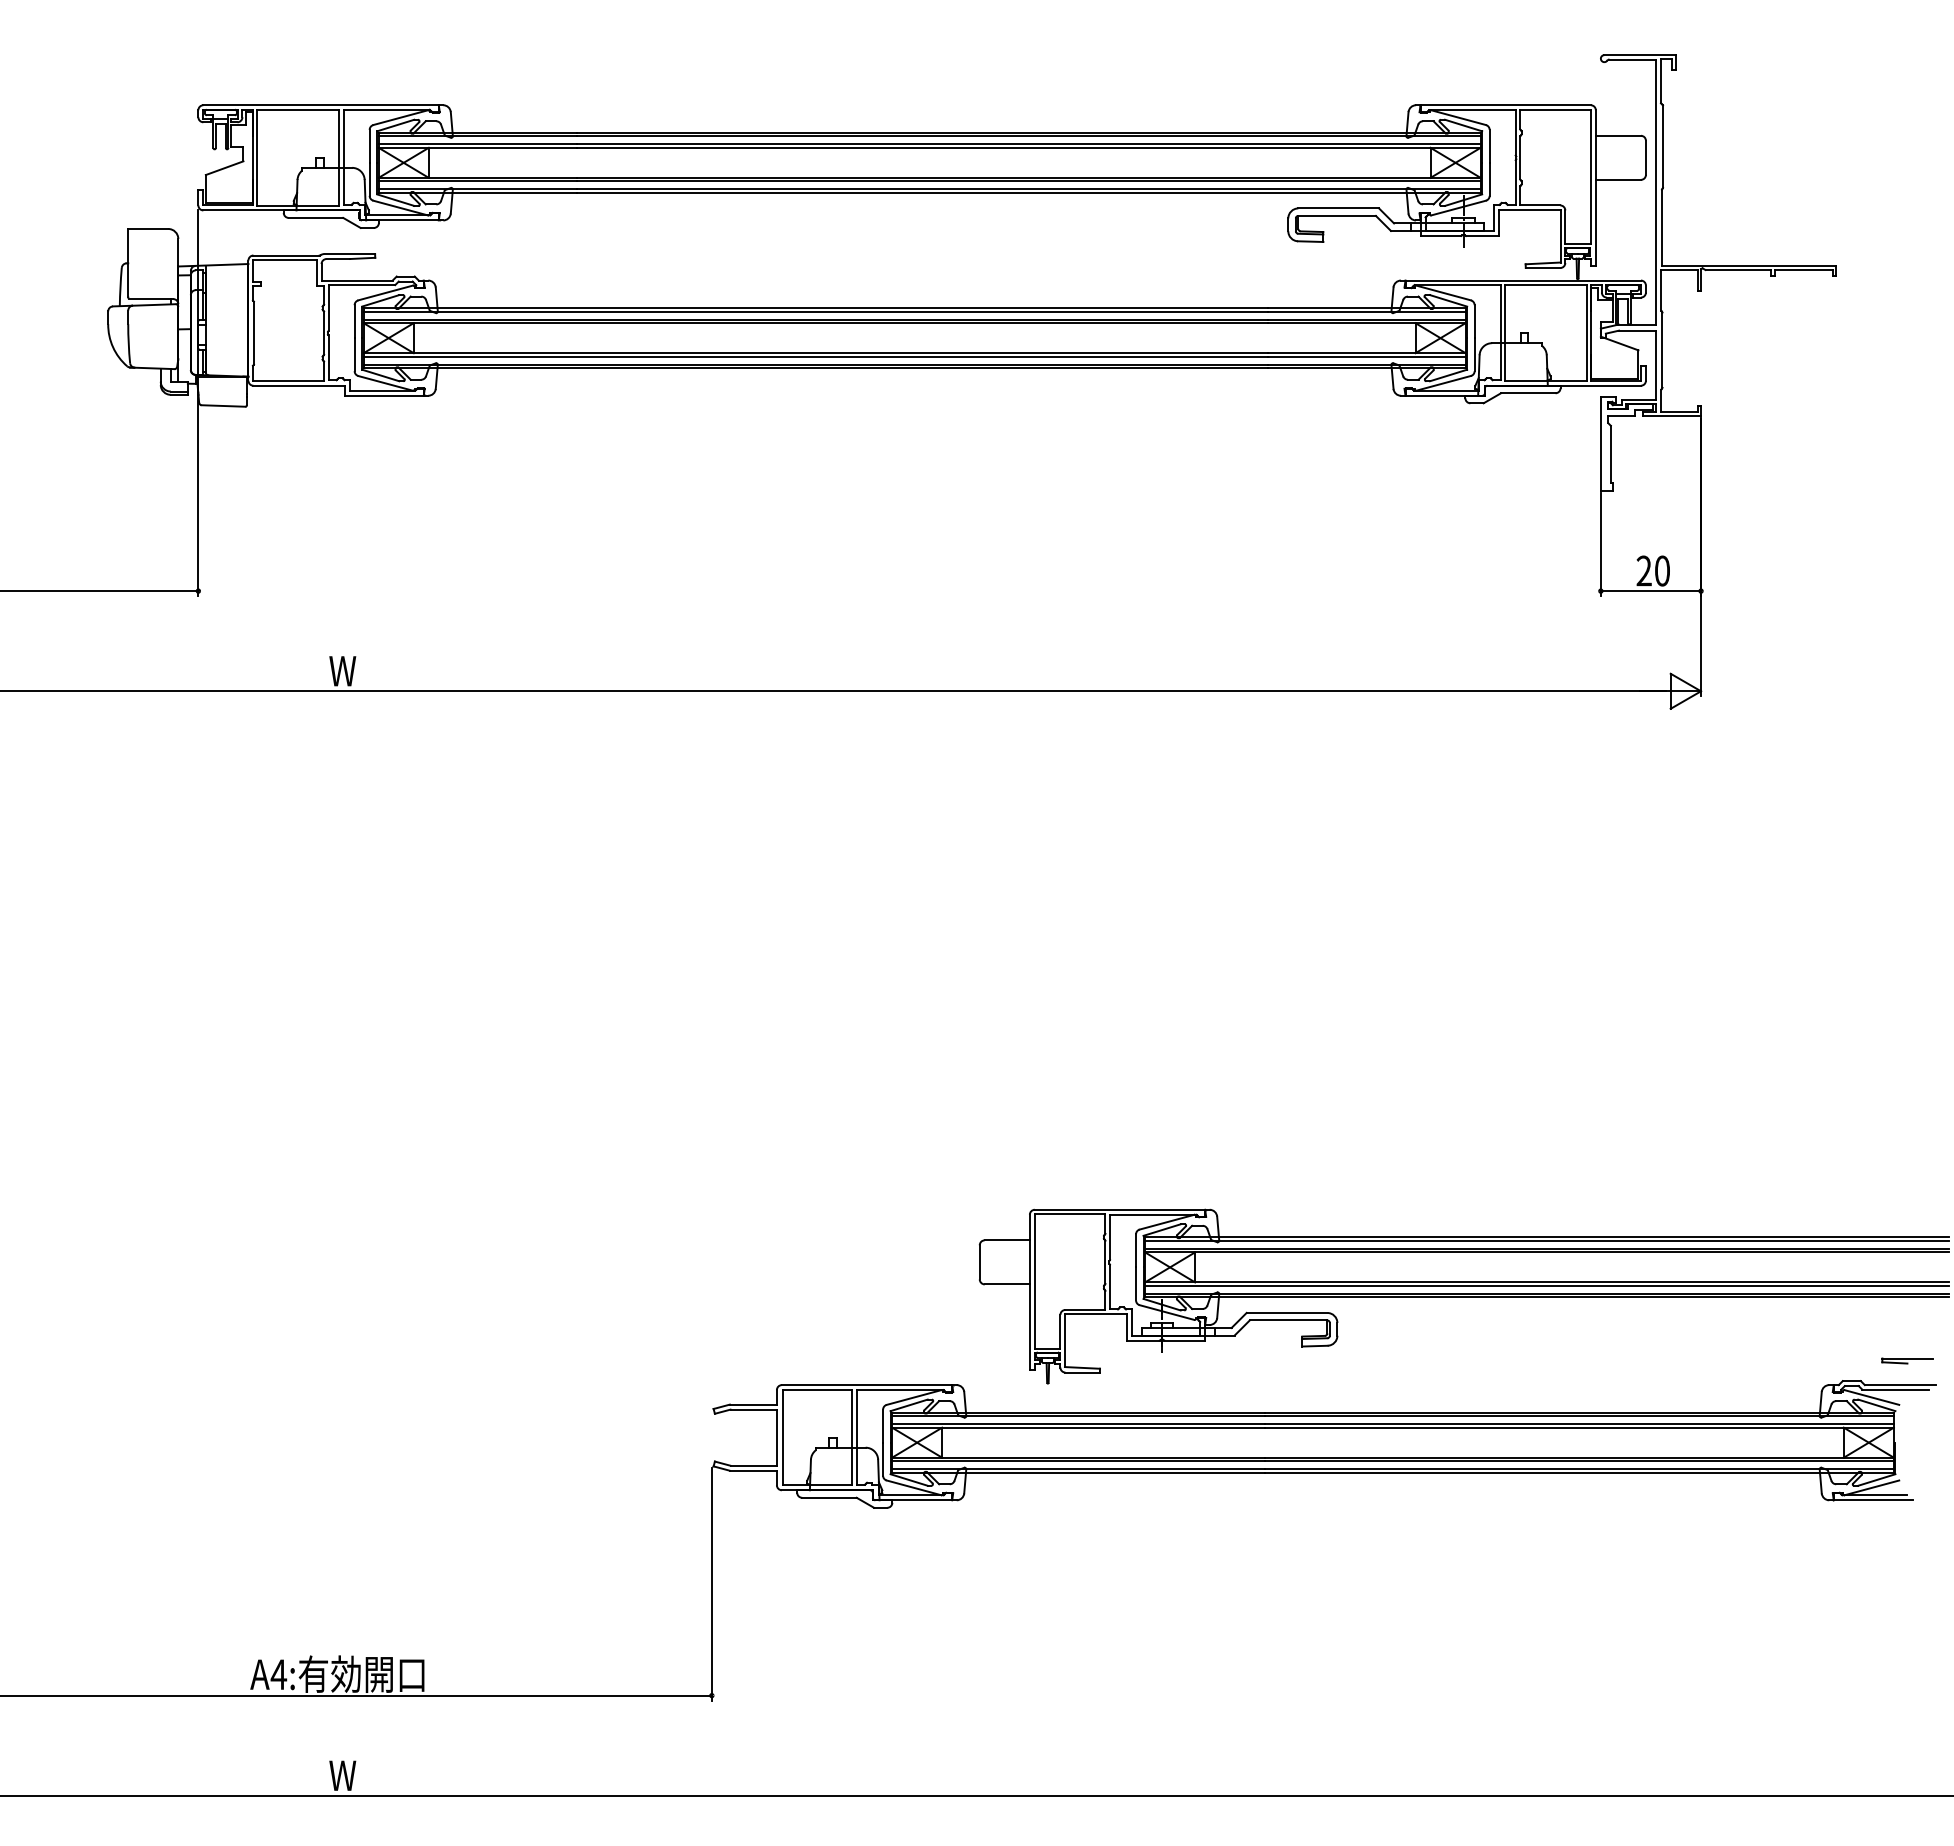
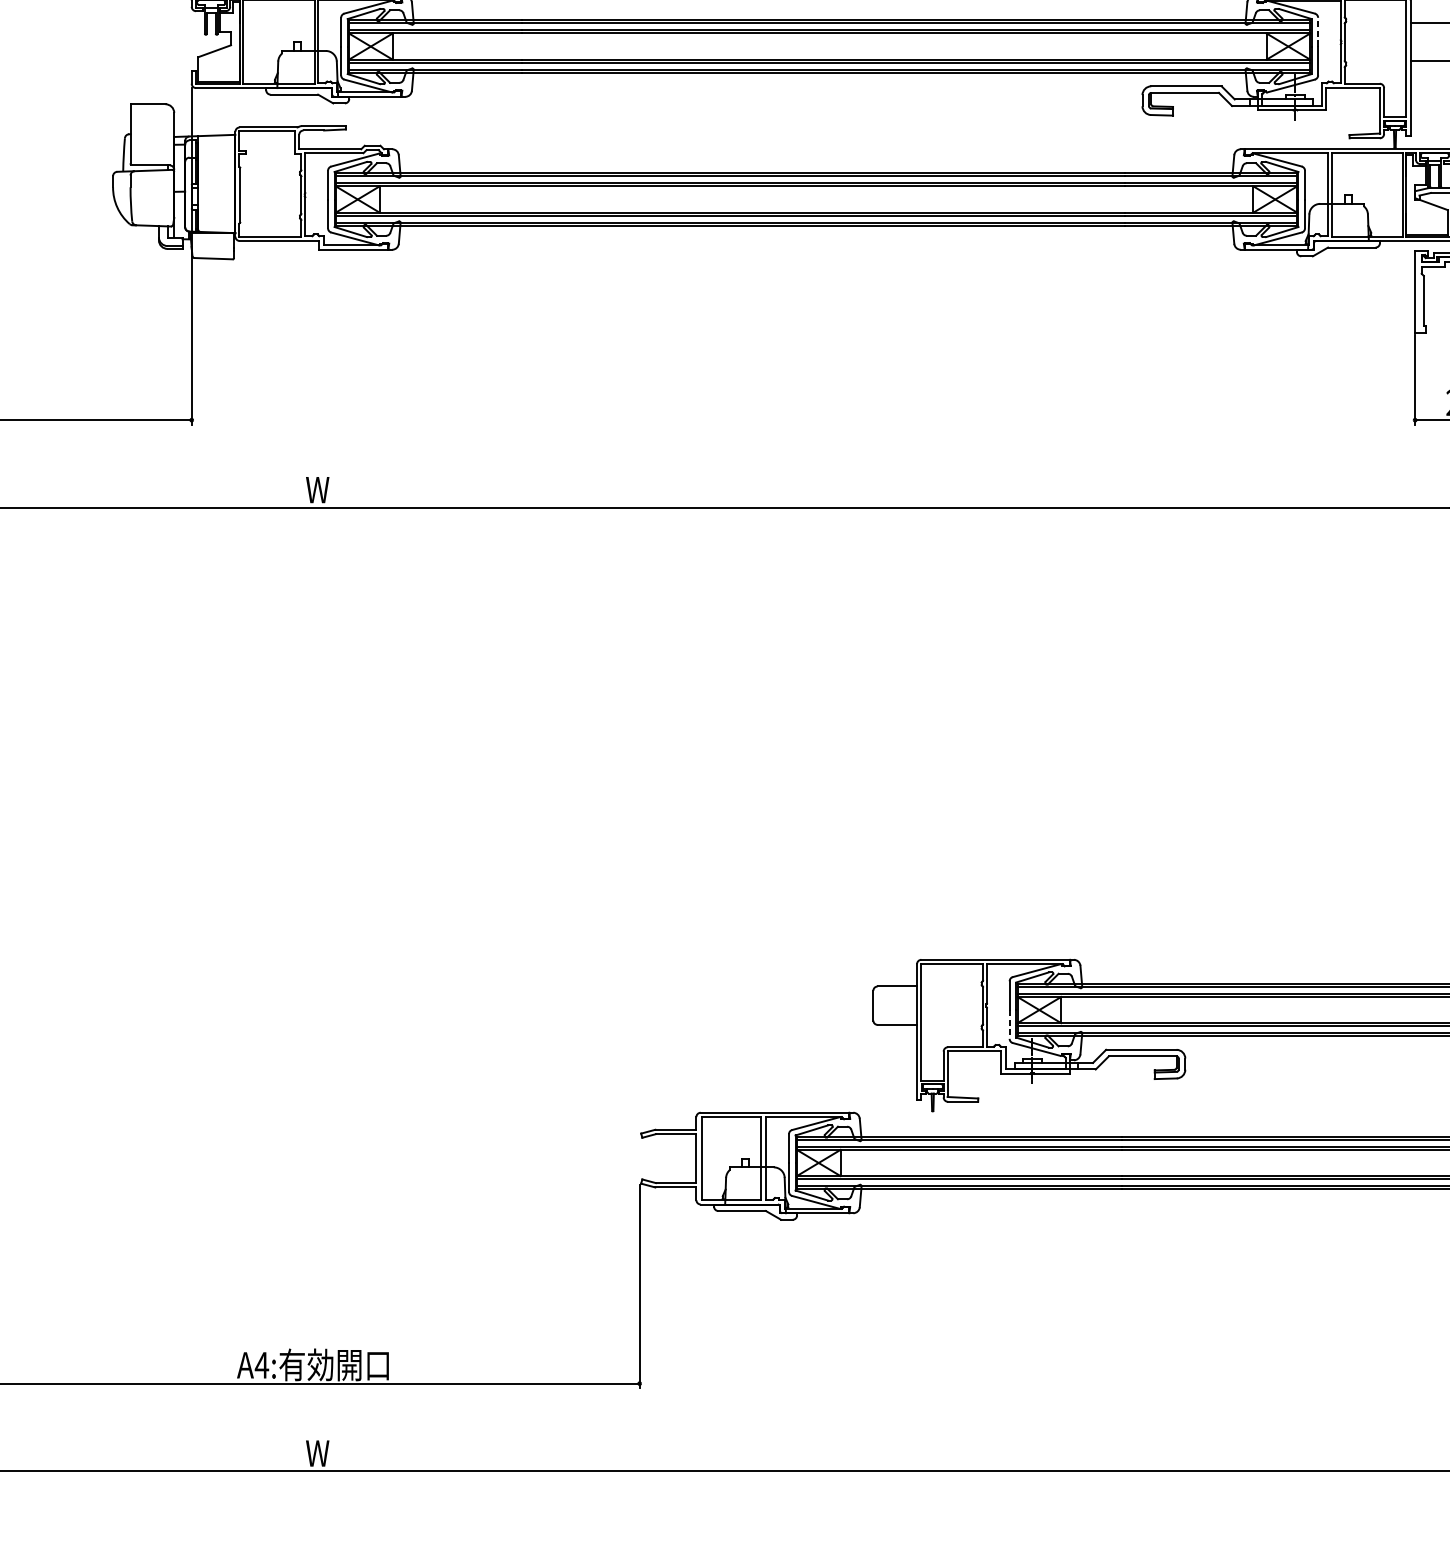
line: (1489, 145) -> (1317, 31), solid -> dashed
line: (1136, 1283) -> (1010, 1024), solid -> dashed

